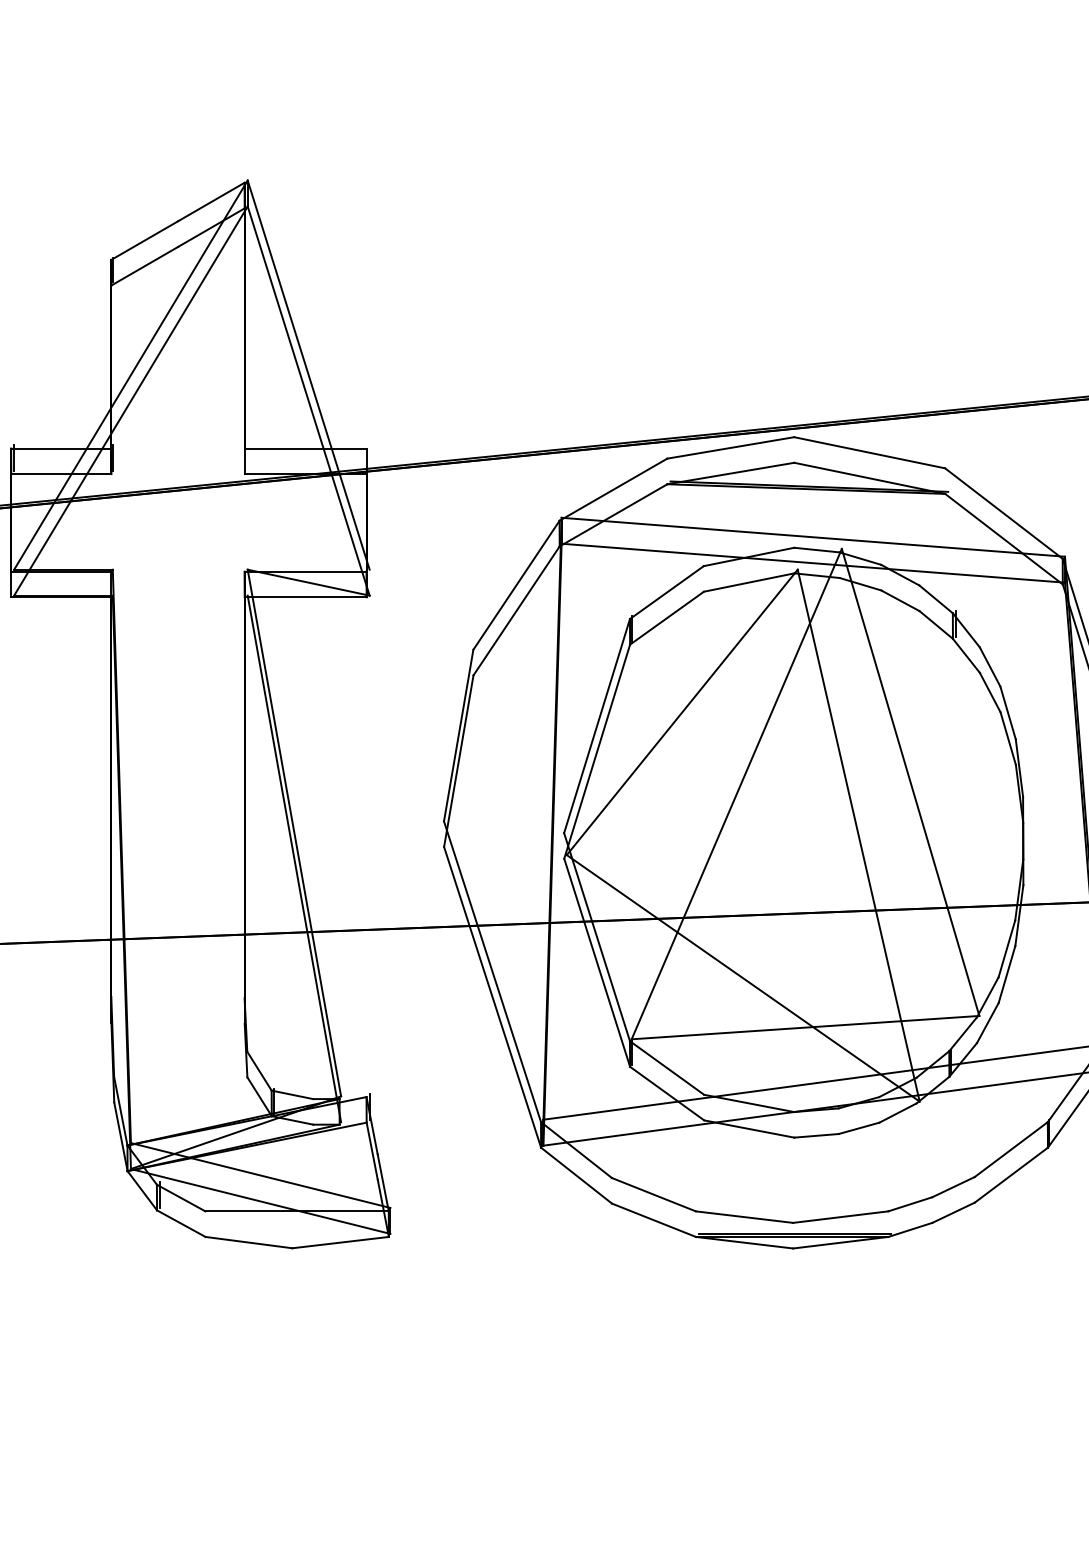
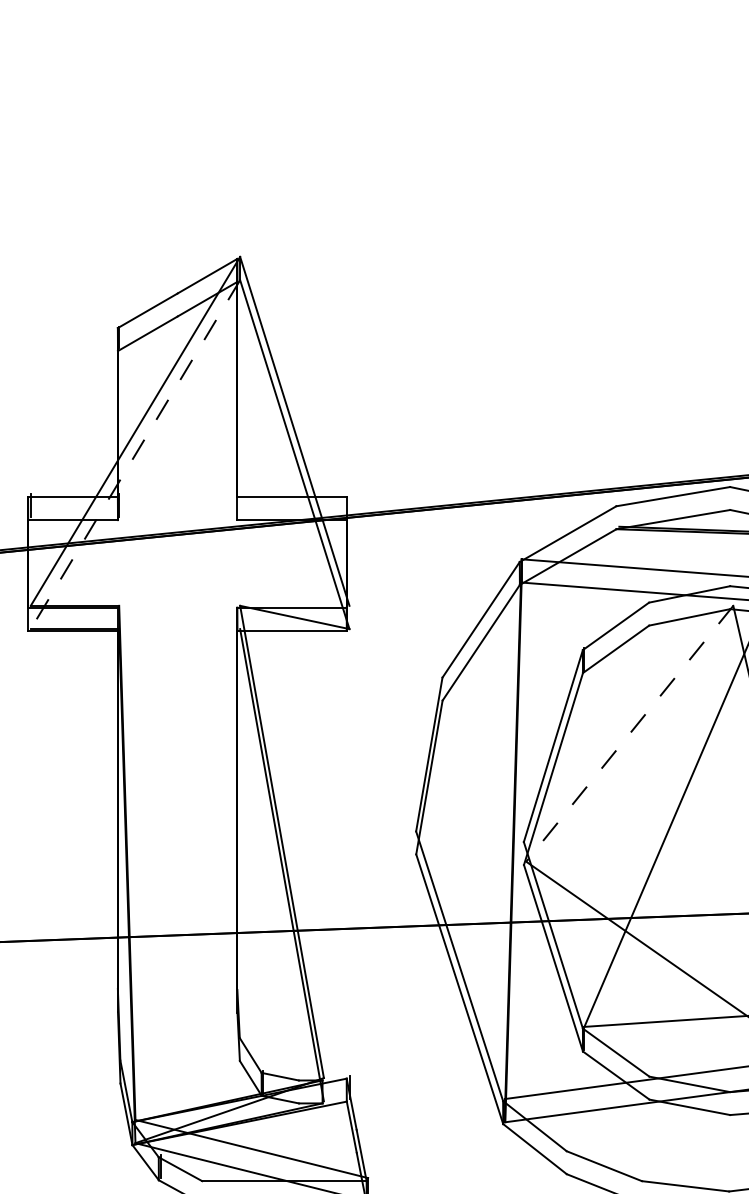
line: (130, 401) -> (135, 455), solid -> dashed
line: (682, 712) -> (629, 733), solid -> dashed

